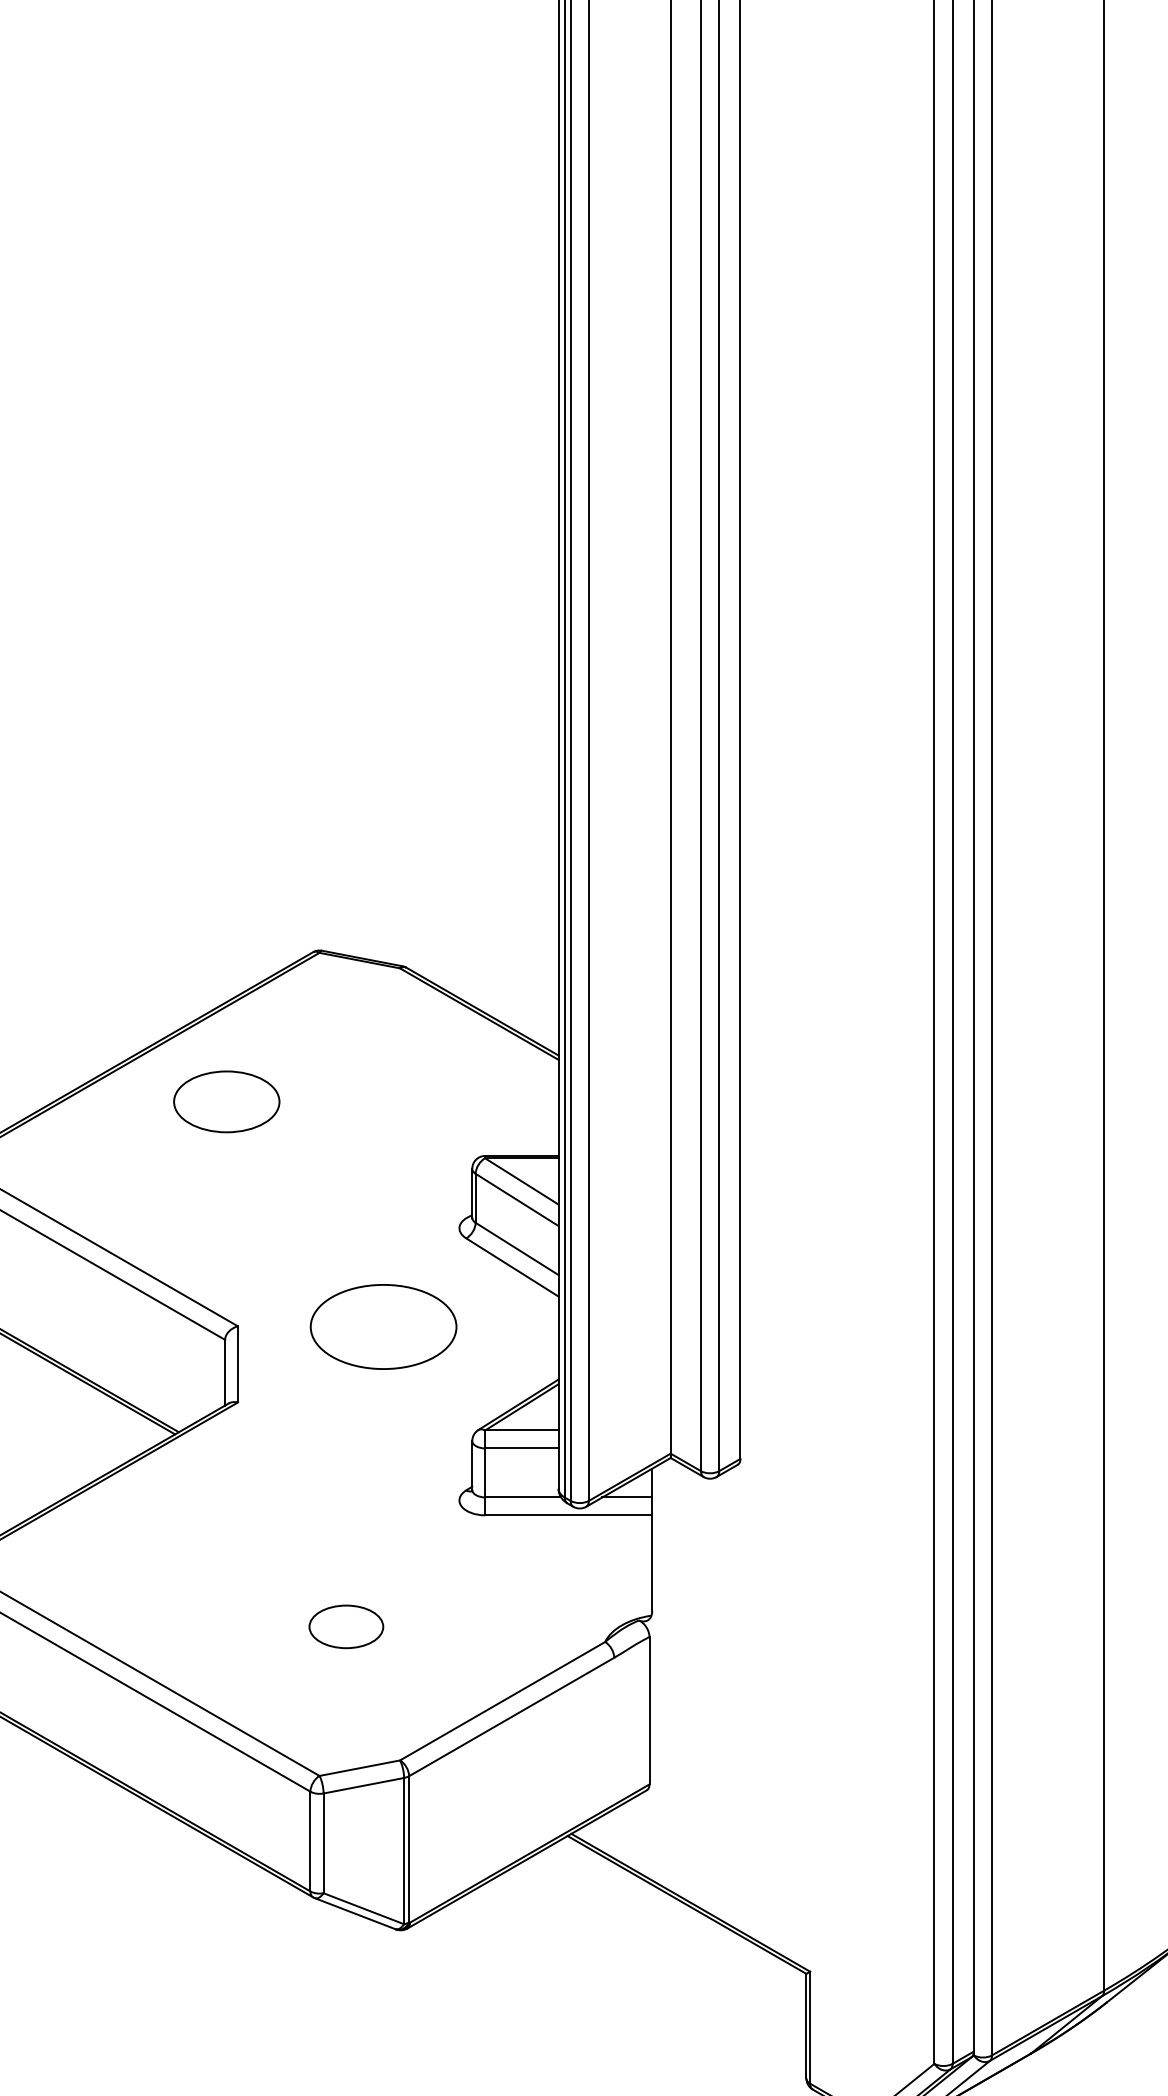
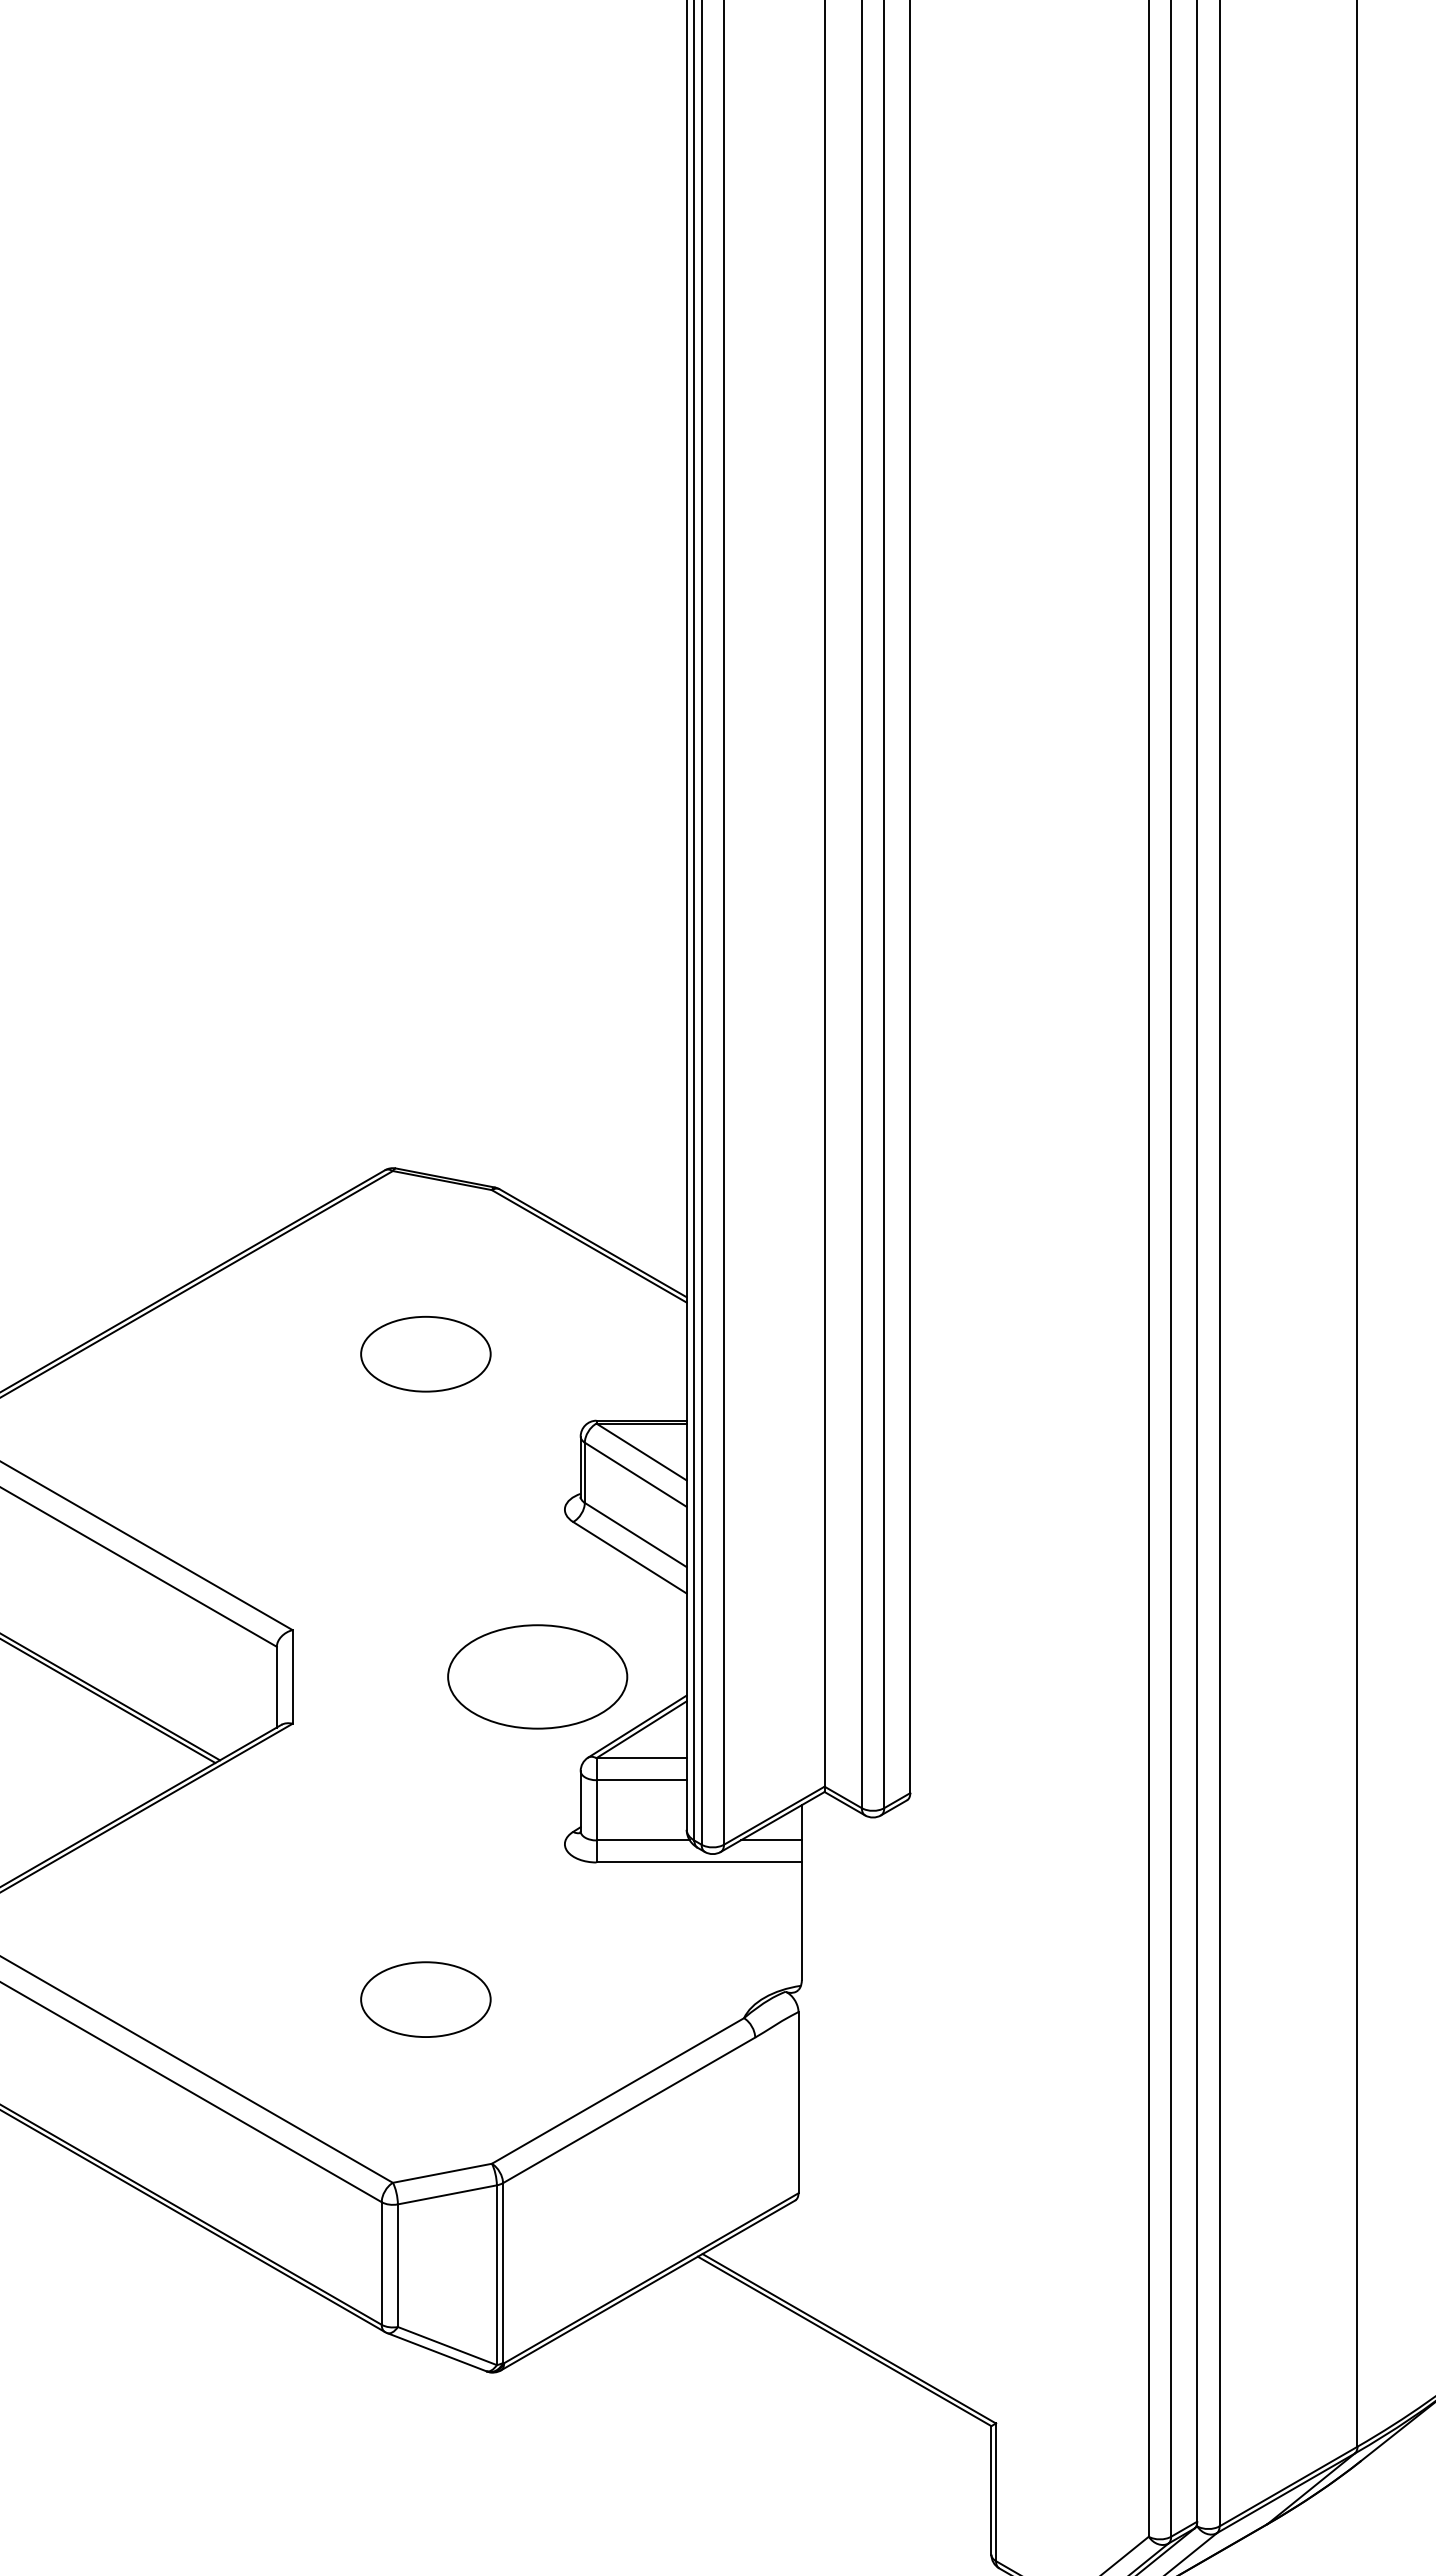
part: (226, 1102) -> (425, 1354), moved
part: (383, 1326) -> (537, 1676), moved
part: (346, 1626) -> (425, 1999), size x1.43

